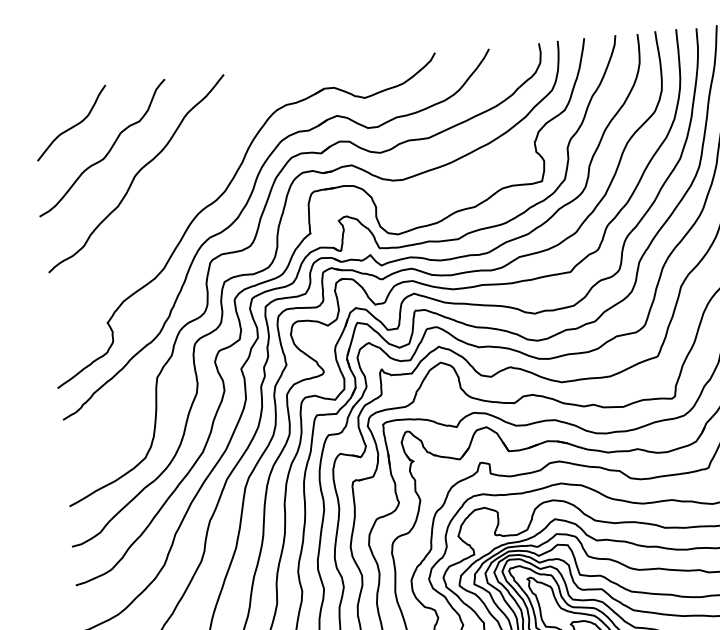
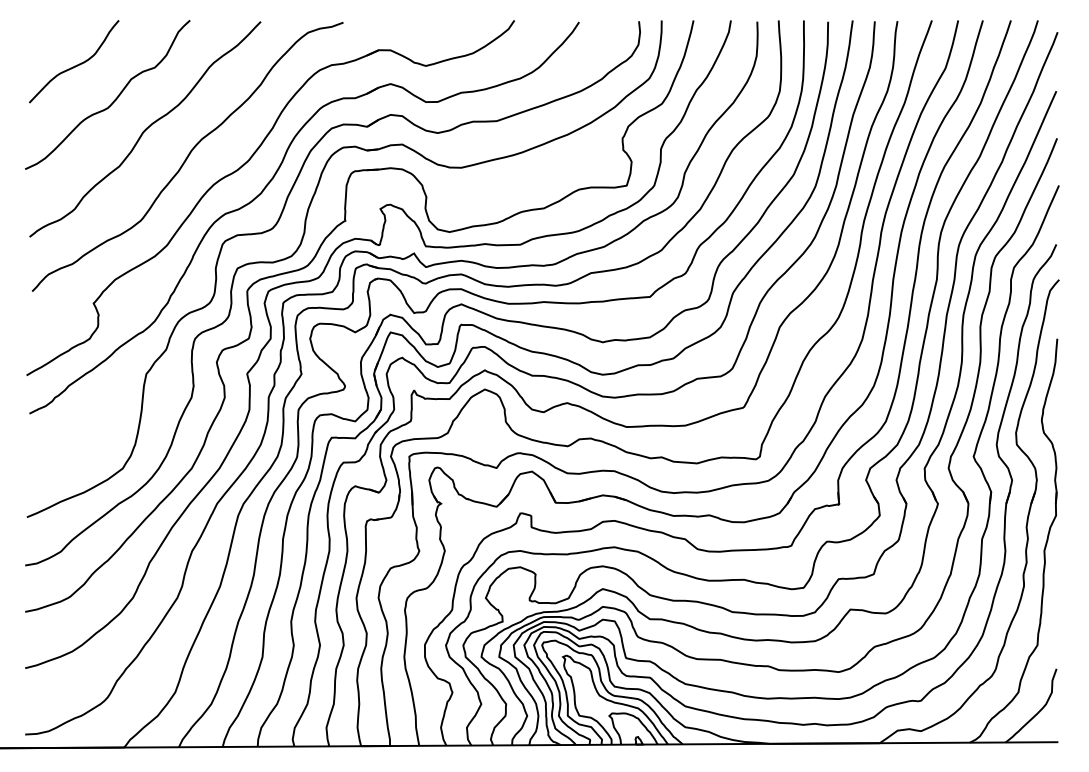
curve: (173, 192) -> (187, 156), added

